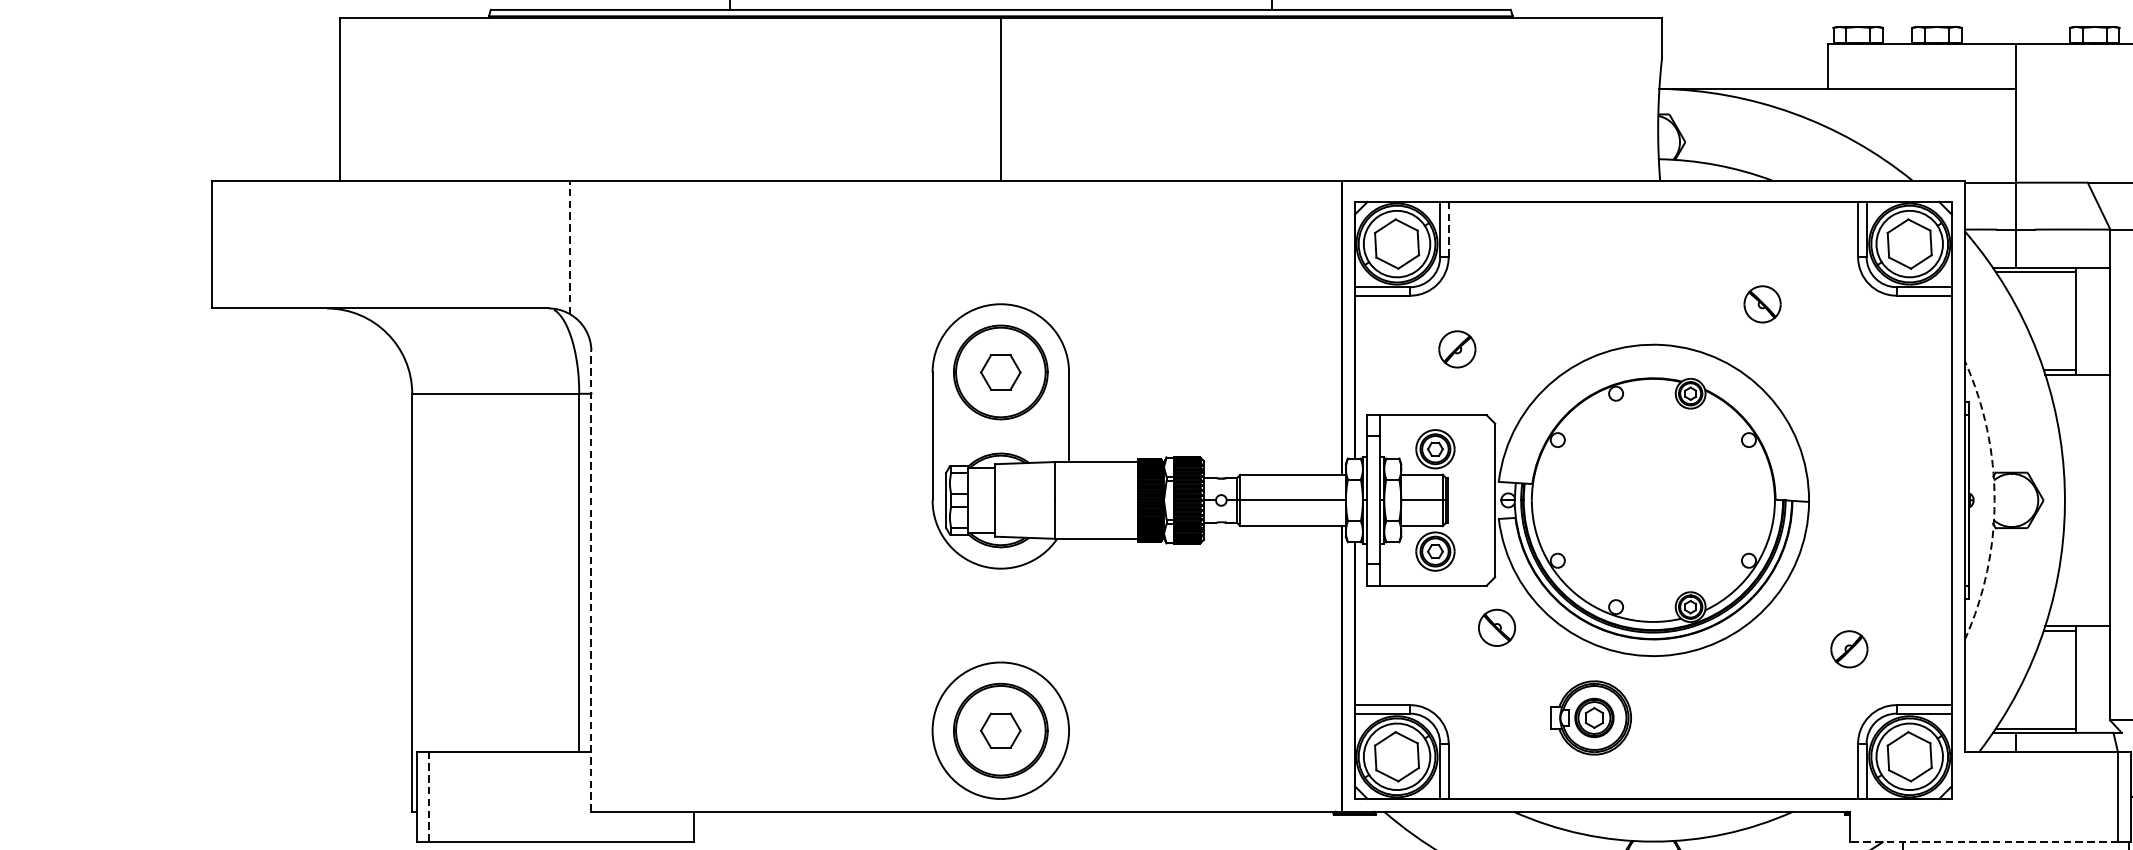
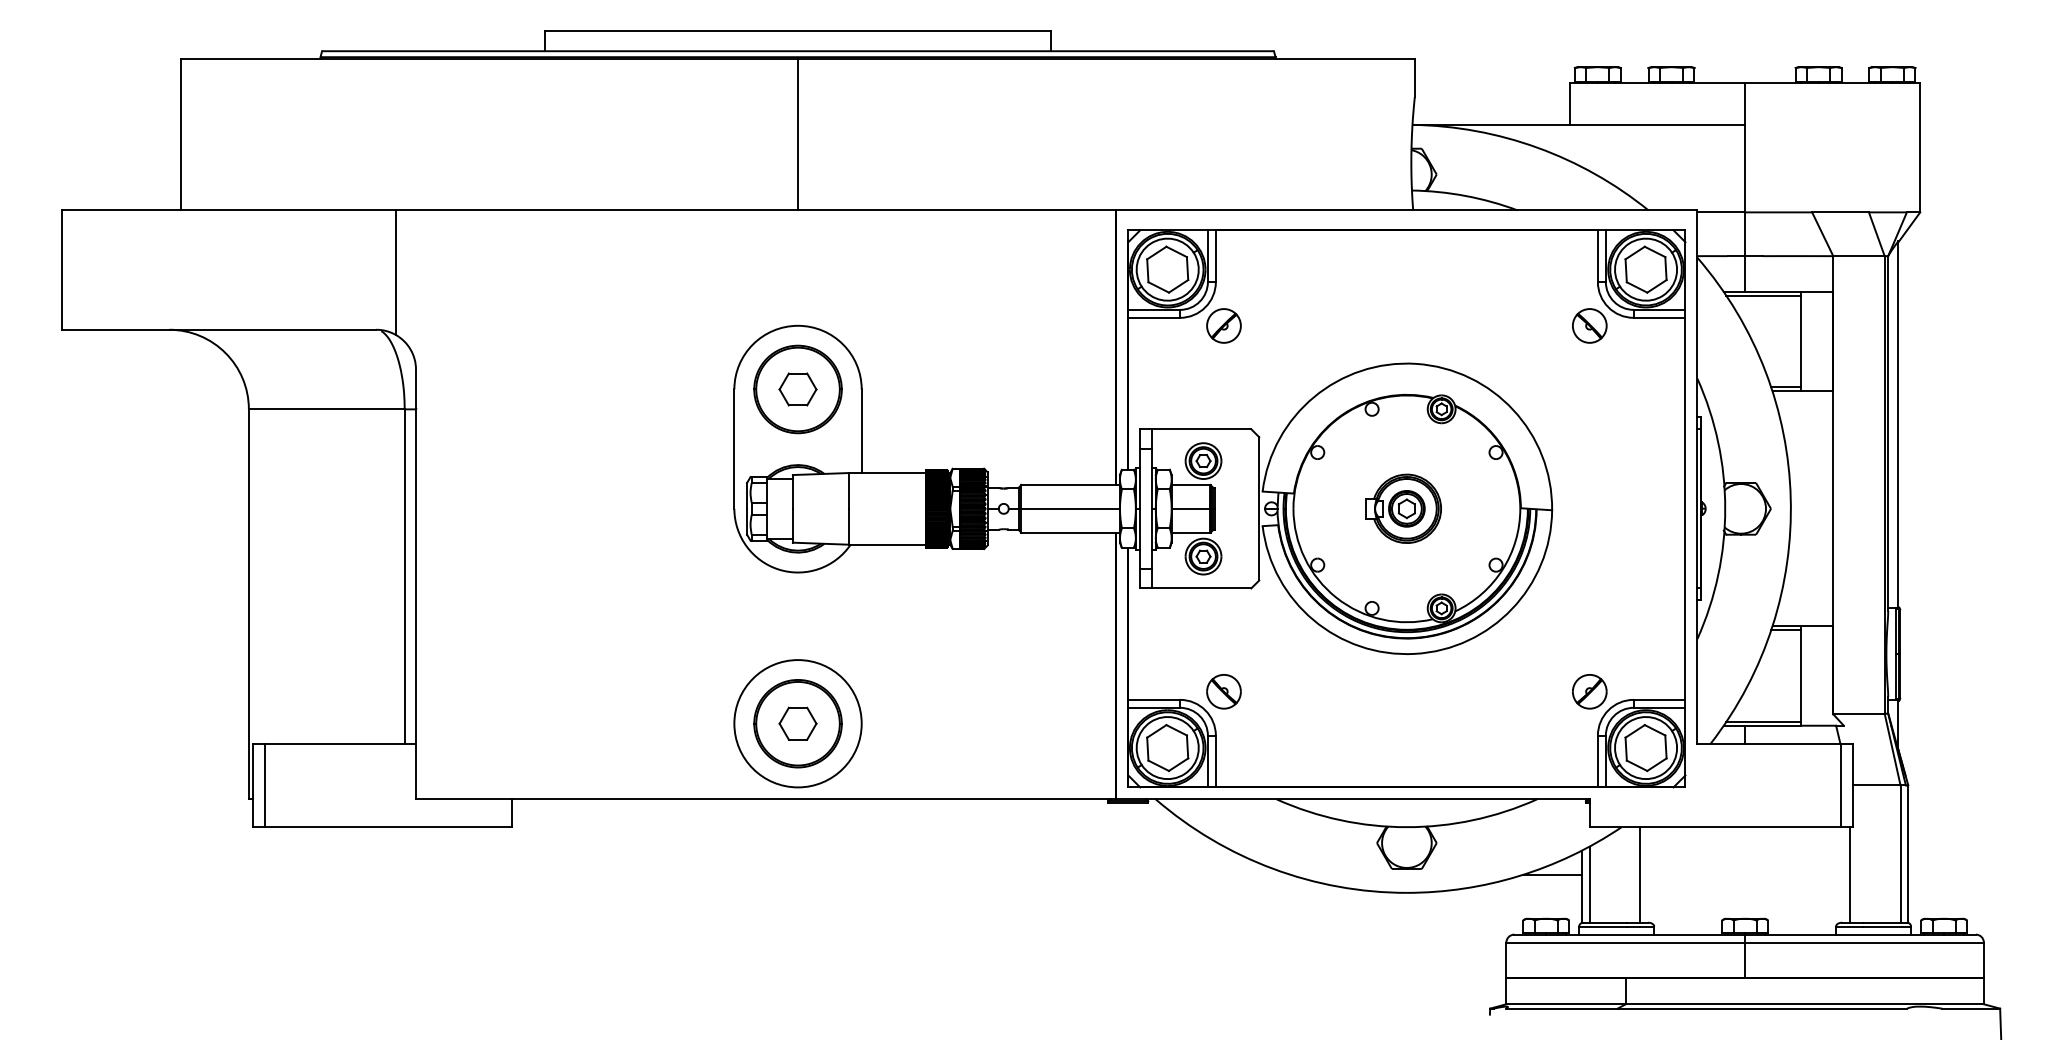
line: (1448, 229) -> (1215, 256), dashed -> solid
line: (570, 247) -> (396, 272), dashed -> solid
part: (1762, 303) -> (1589, 325), moved
part: (1456, 348) -> (1223, 325), moved
arc: (1994, 500) -> (1725, 508), dashed -> solid
line: (591, 581) -> (416, 584), dashed -> solid
part: (1496, 627) -> (1223, 691), moved
part: (1849, 649) -> (1589, 691), moved
part: (1590, 717) -> (1403, 508), moved
line: (428, 796) -> (264, 785), dashed -> solid
line: (1983, 841) -> (1714, 827), dashed -> solid

